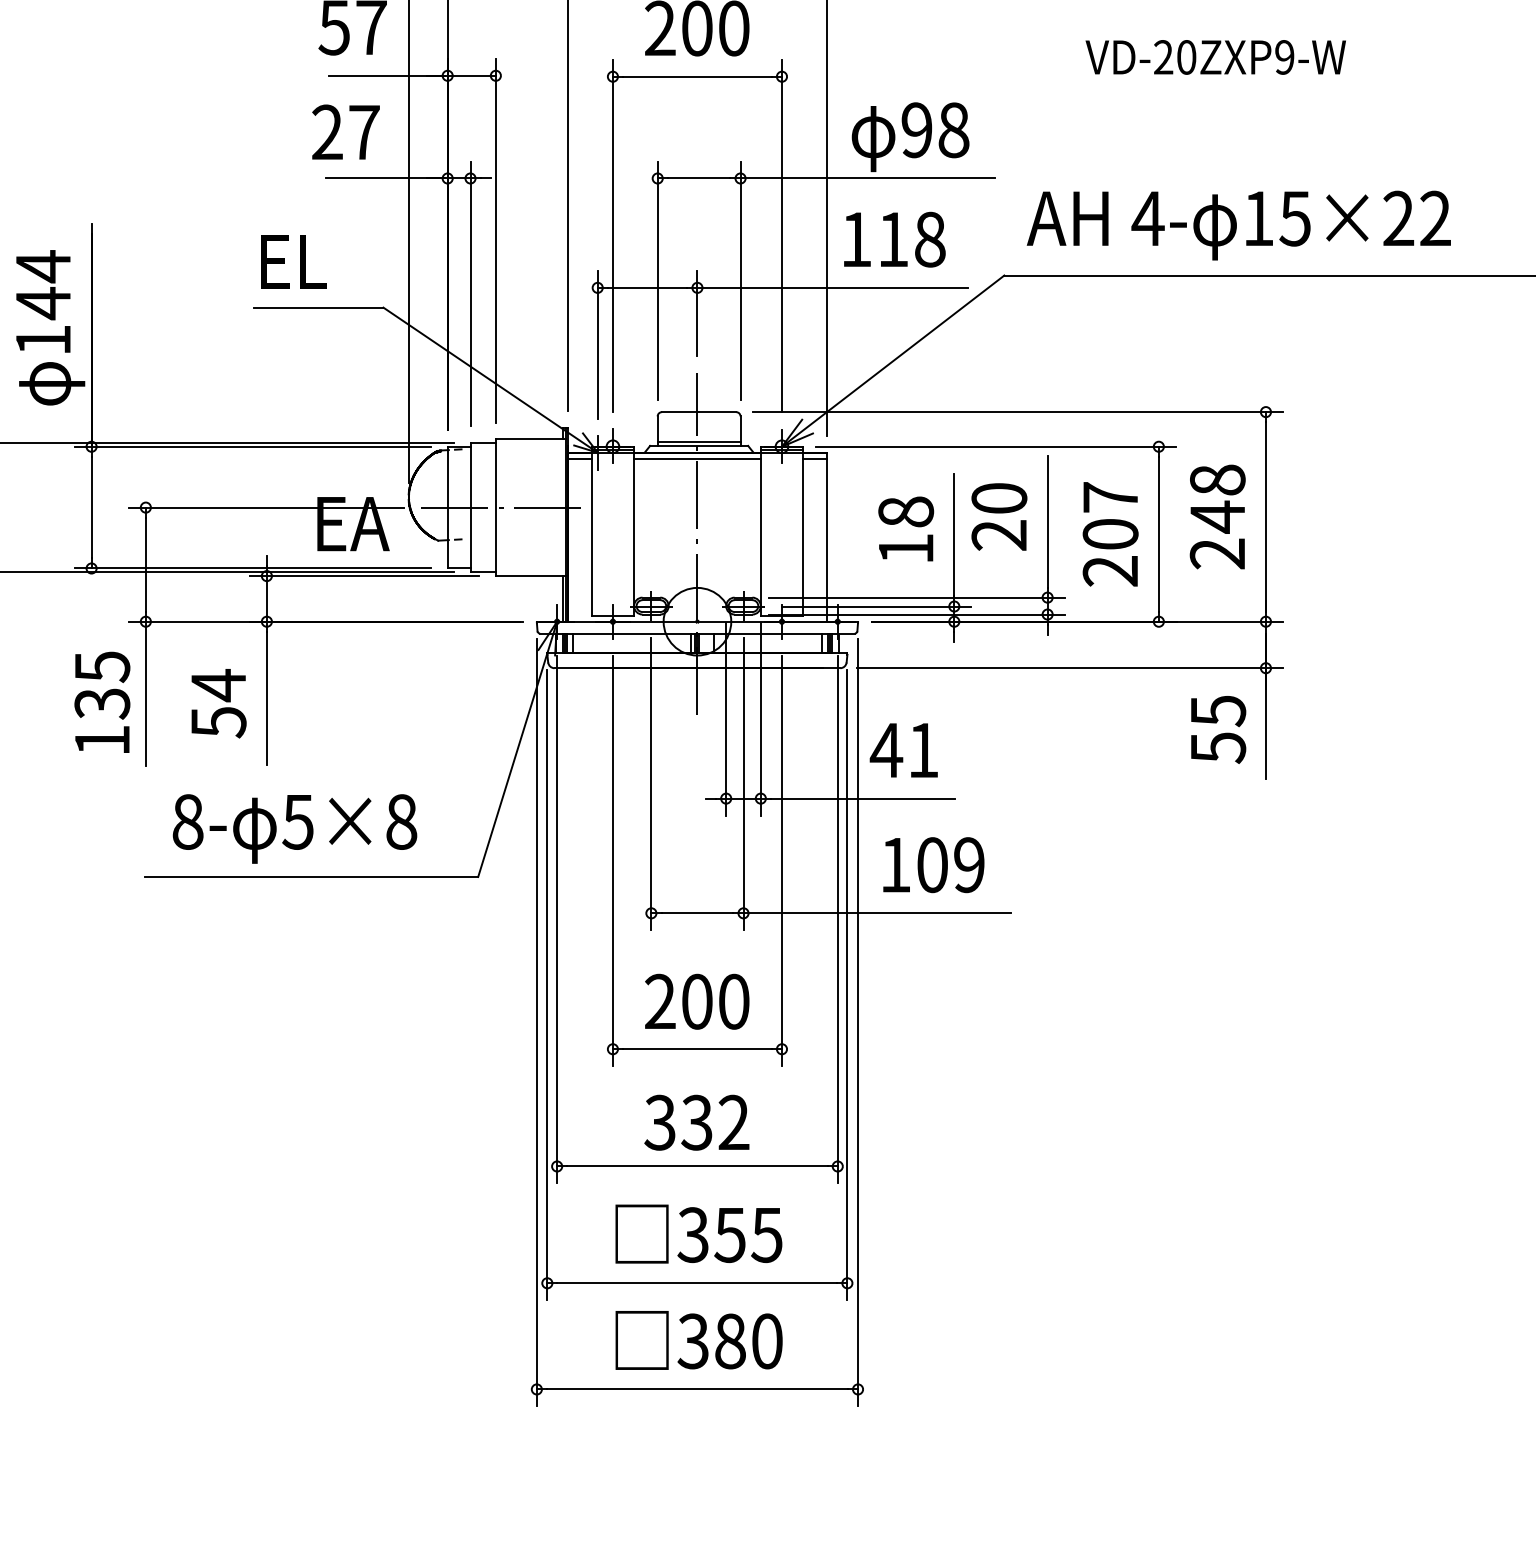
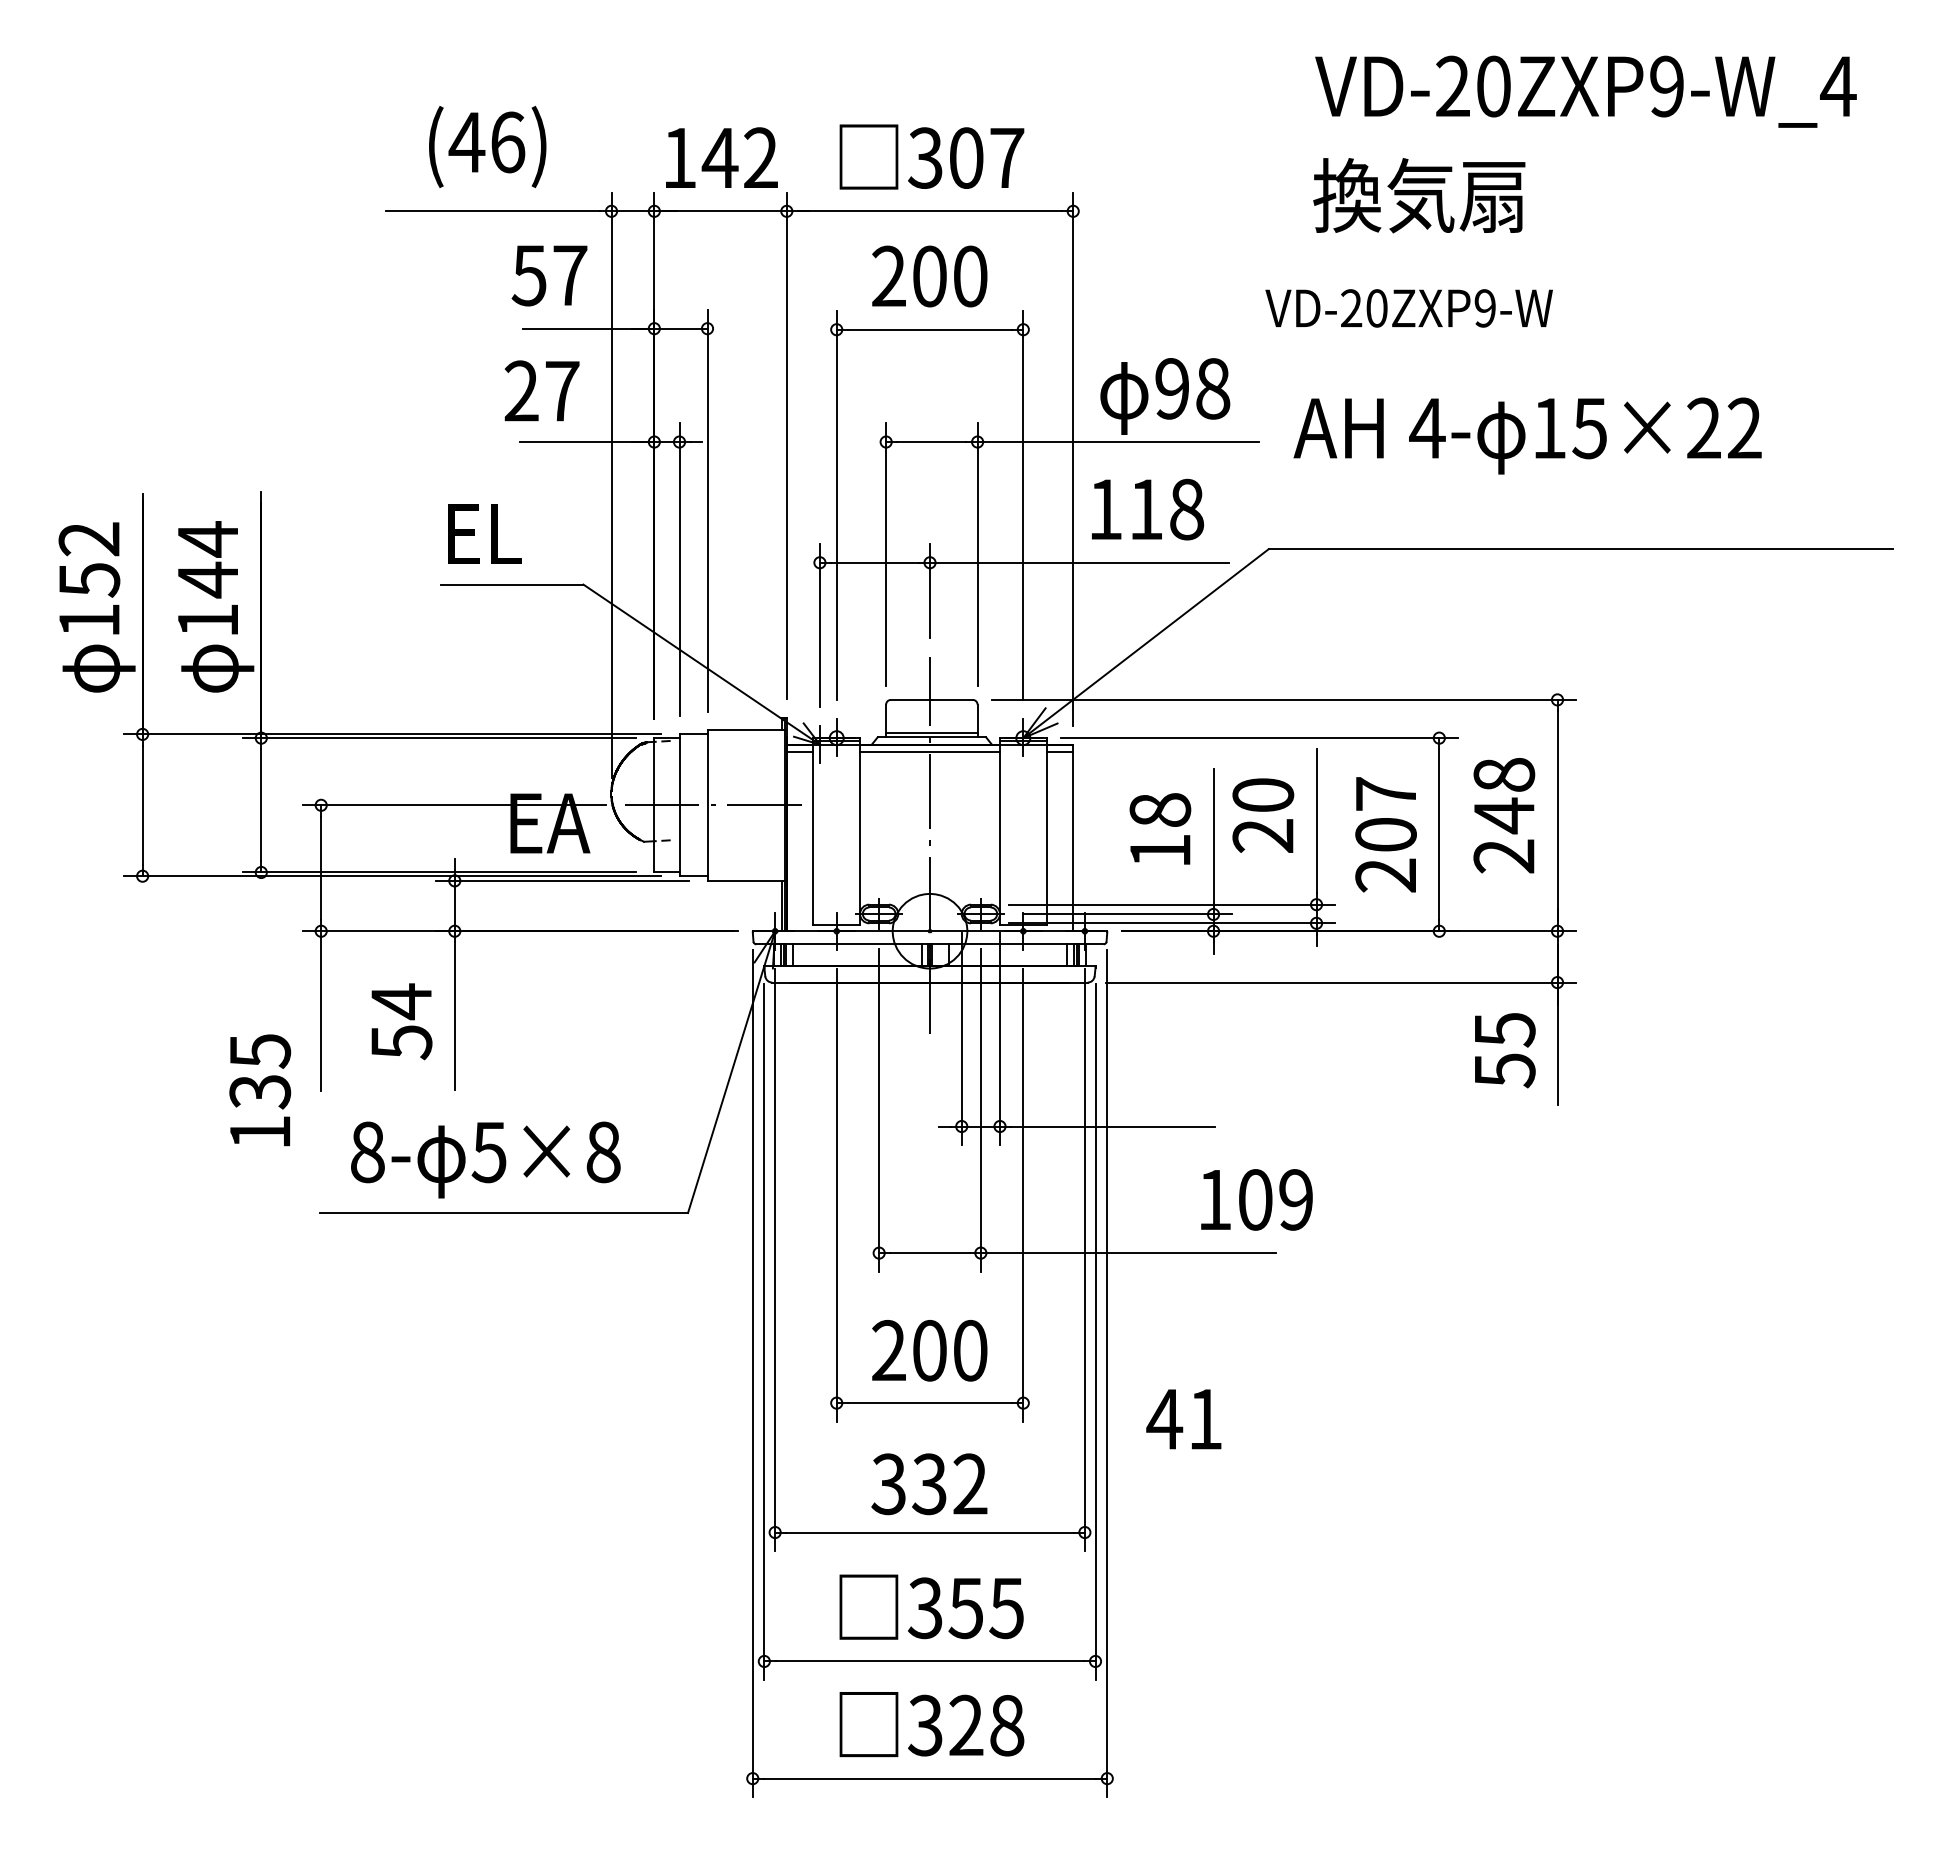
text: (1215, 57) -> (1408, 308), moved
text: (1238, 225) -> (1527, 435), moved
text: (102, 702) -> (260, 1090), moved
text: (903, 750) -> (1183, 1419), moved
text: (933, 864) -> (1256, 1199), moved
text: (748, 1341) -> (986, 1725), 380 -> 328

